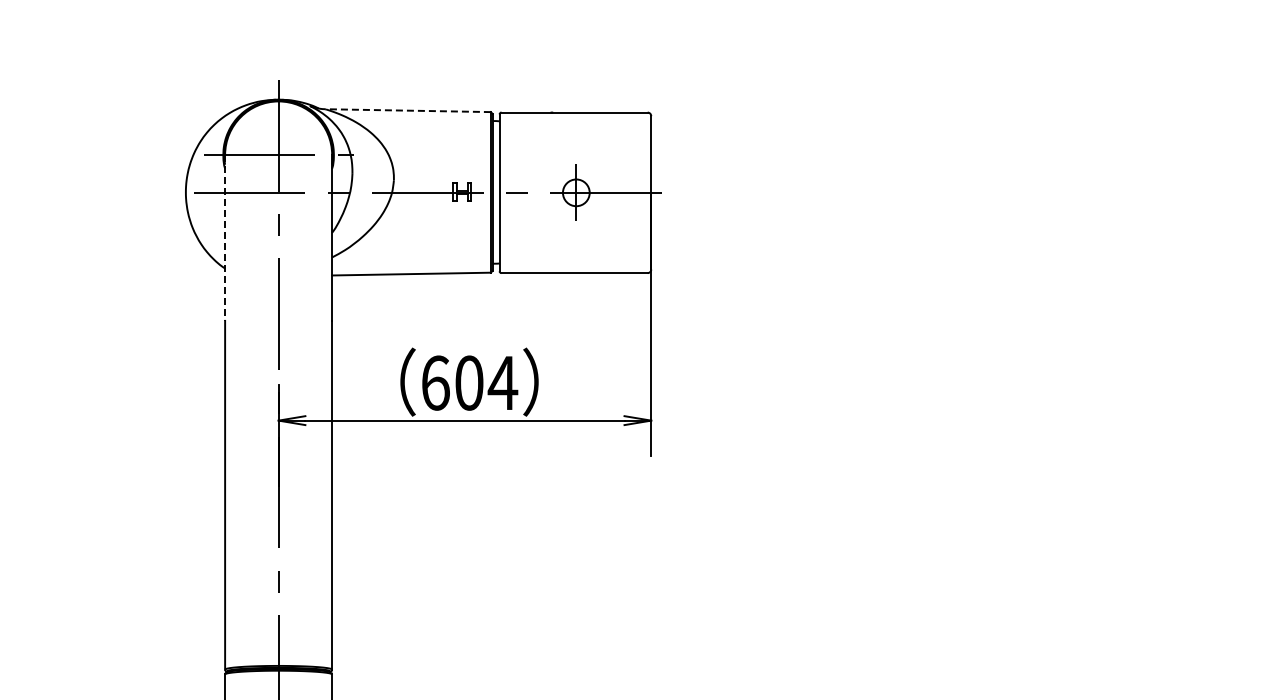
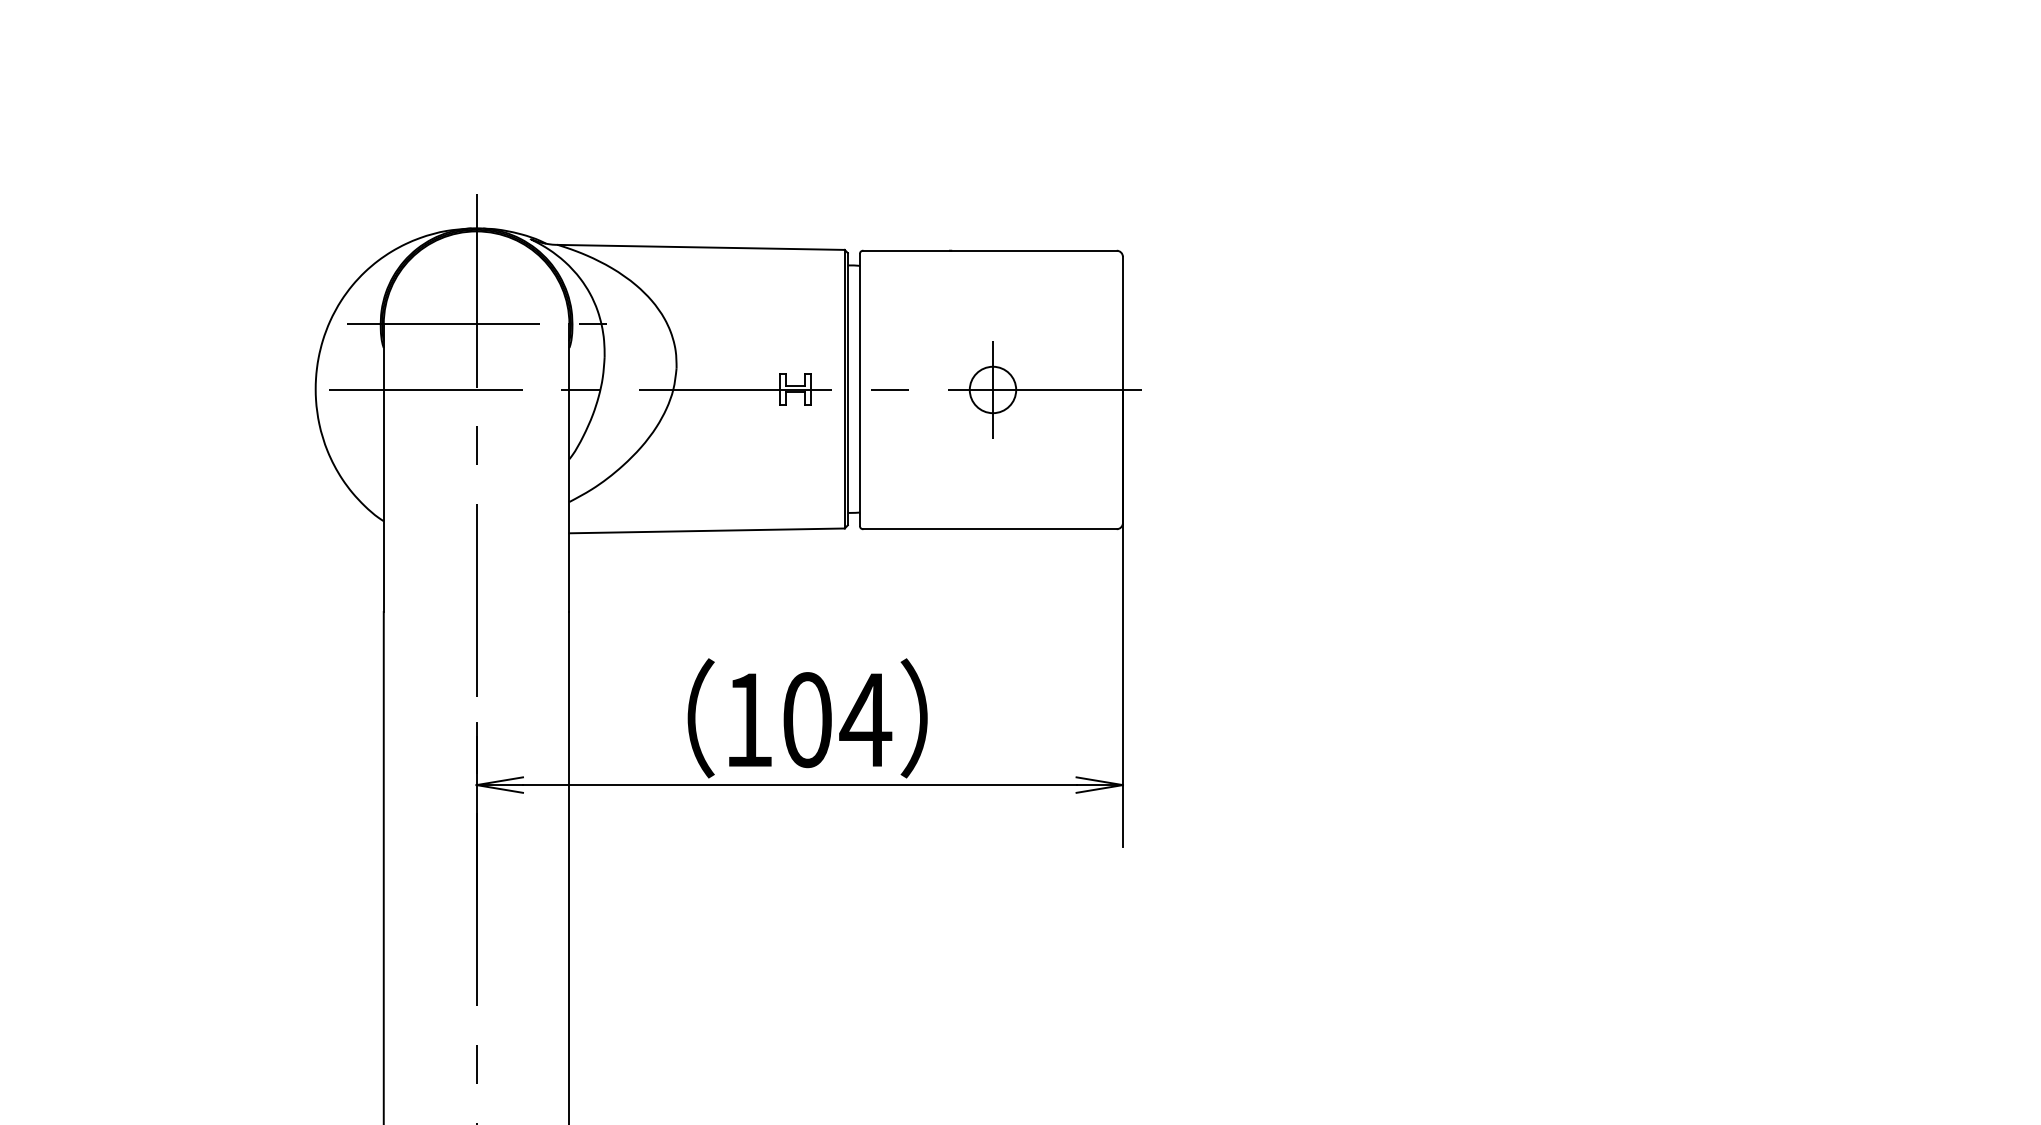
line: (408, 110) -> (701, 247), dashed -> solid
line: (225, 237) -> (384, 467), dashed -> solid
text: (435, 382) -> (748, 718), 604 -> 104

